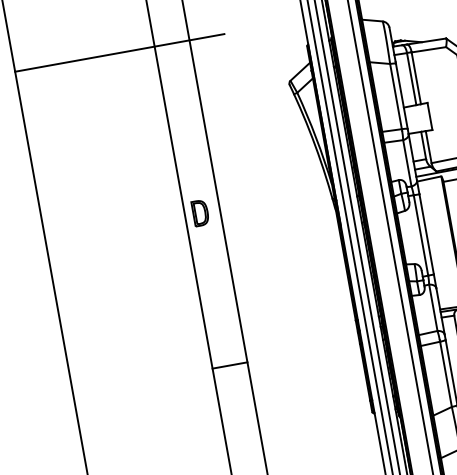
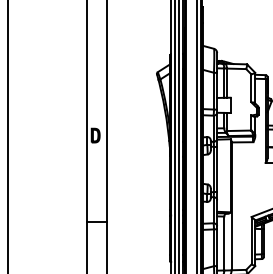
line: (120, 53) -> (67, 40), removed

